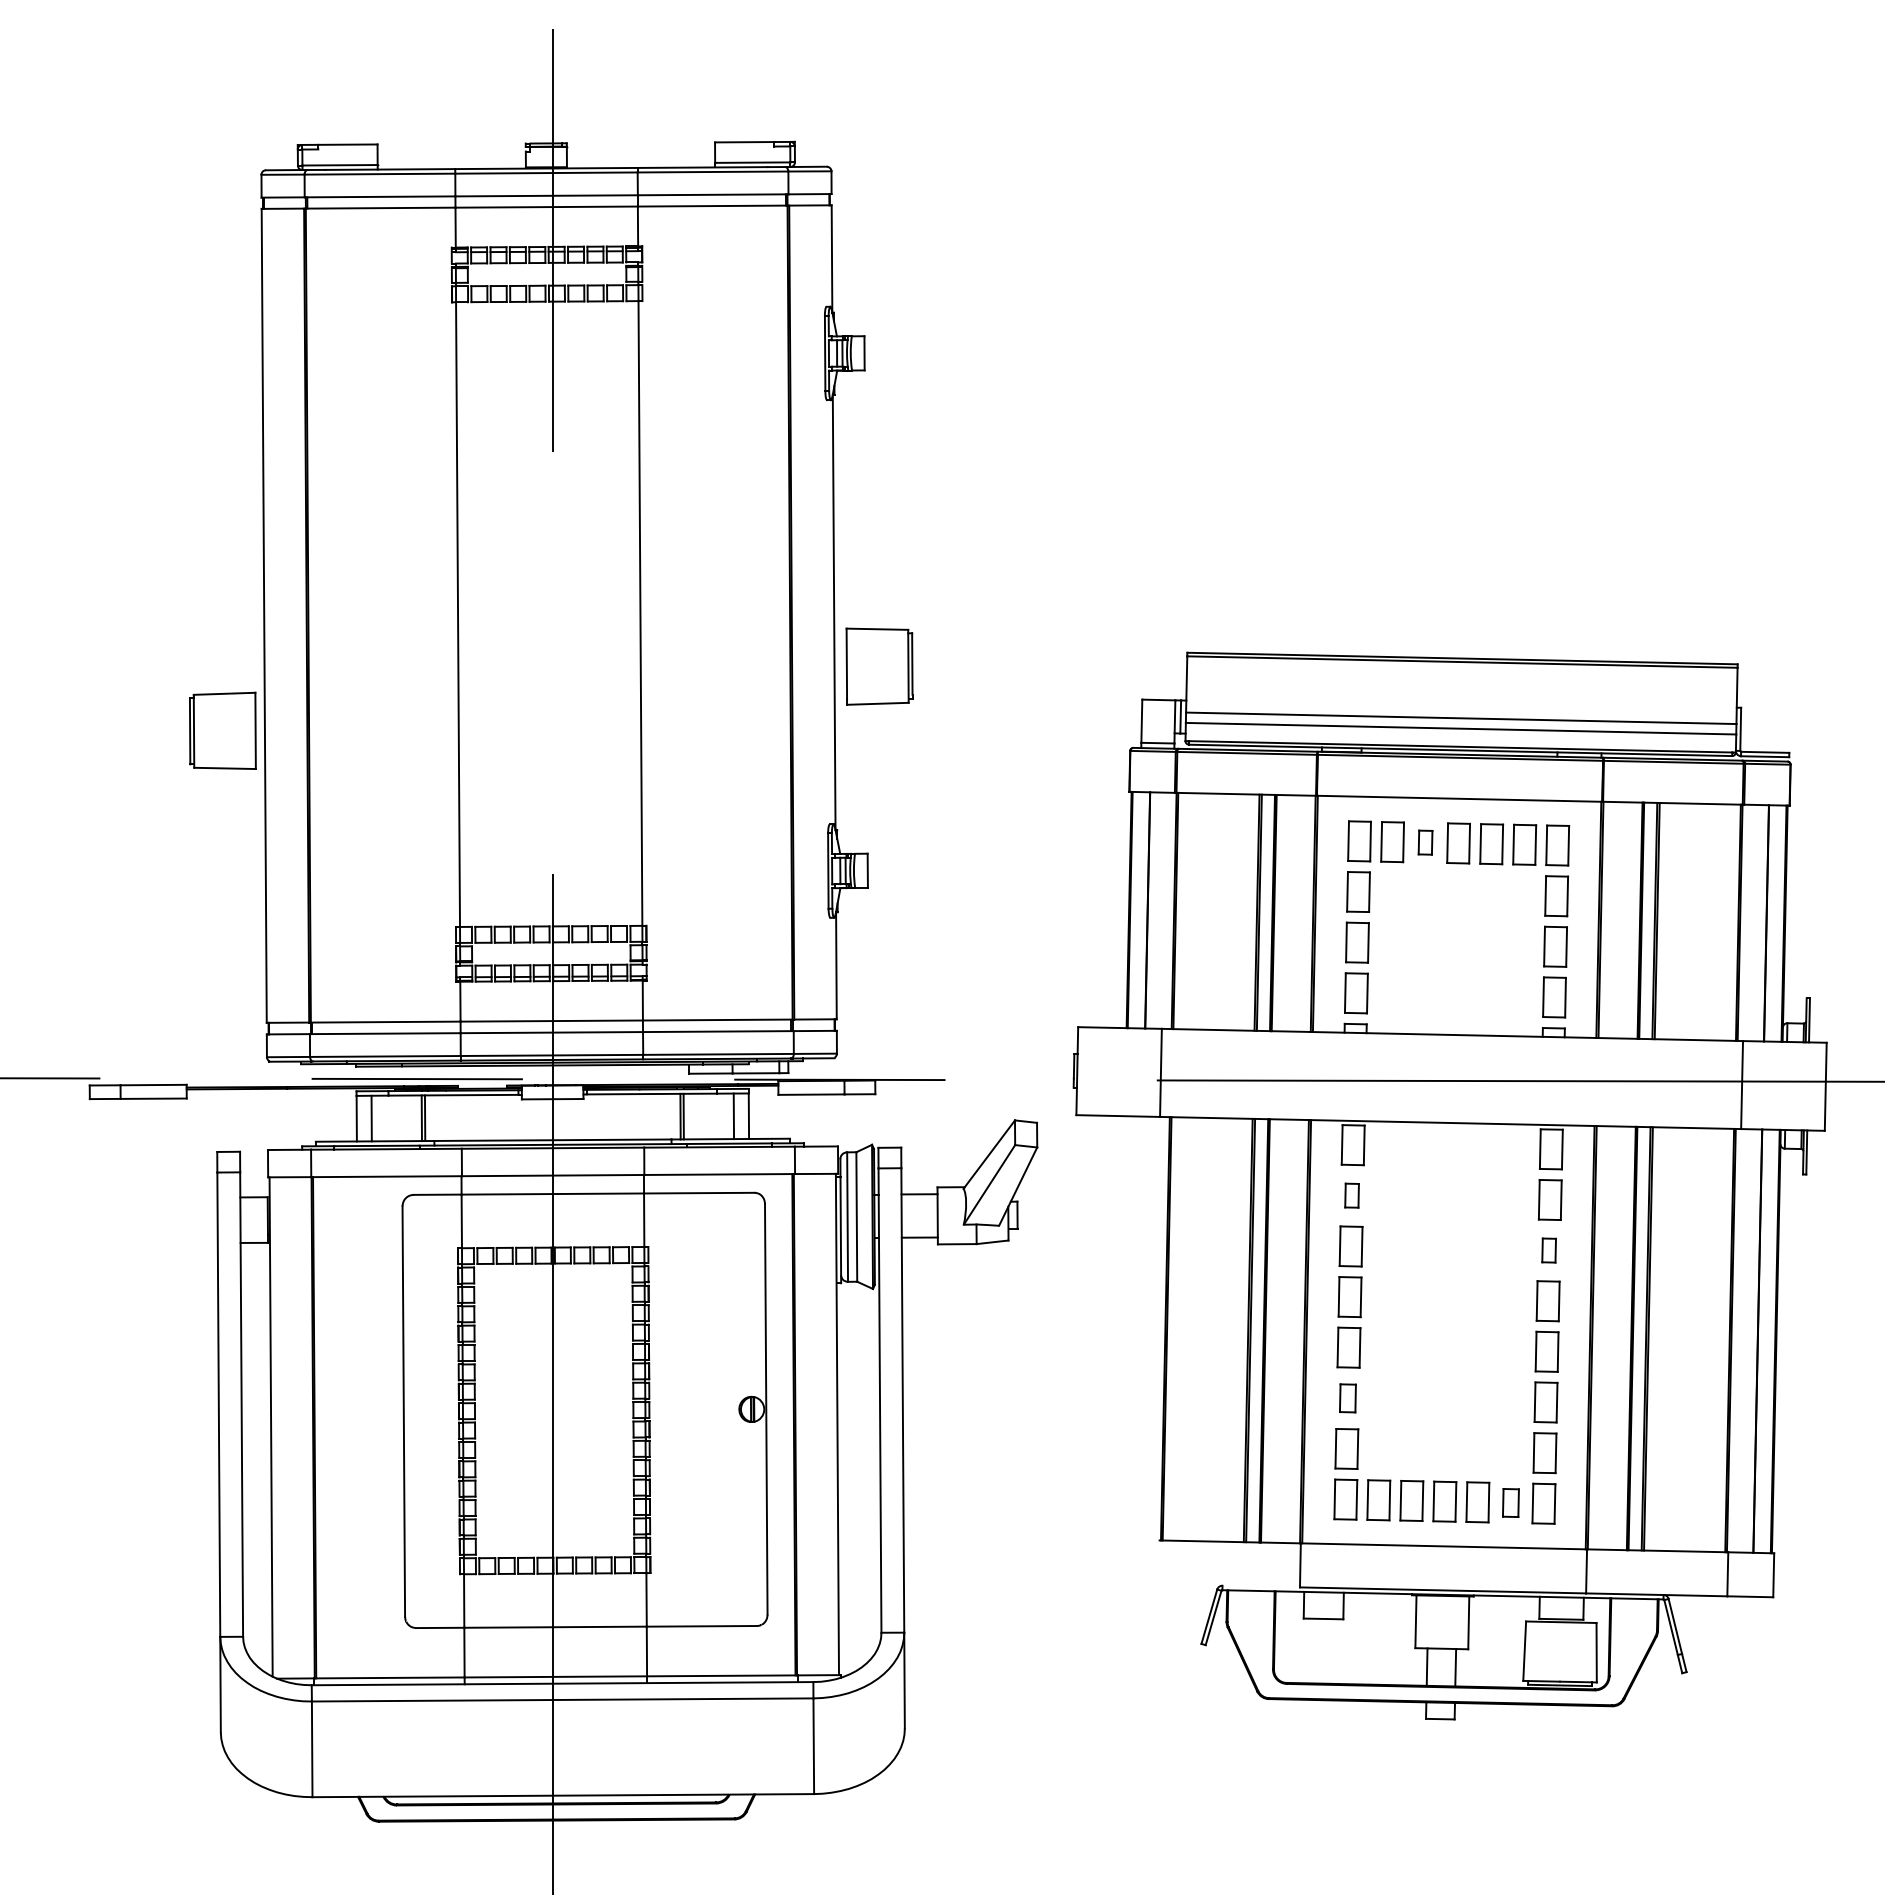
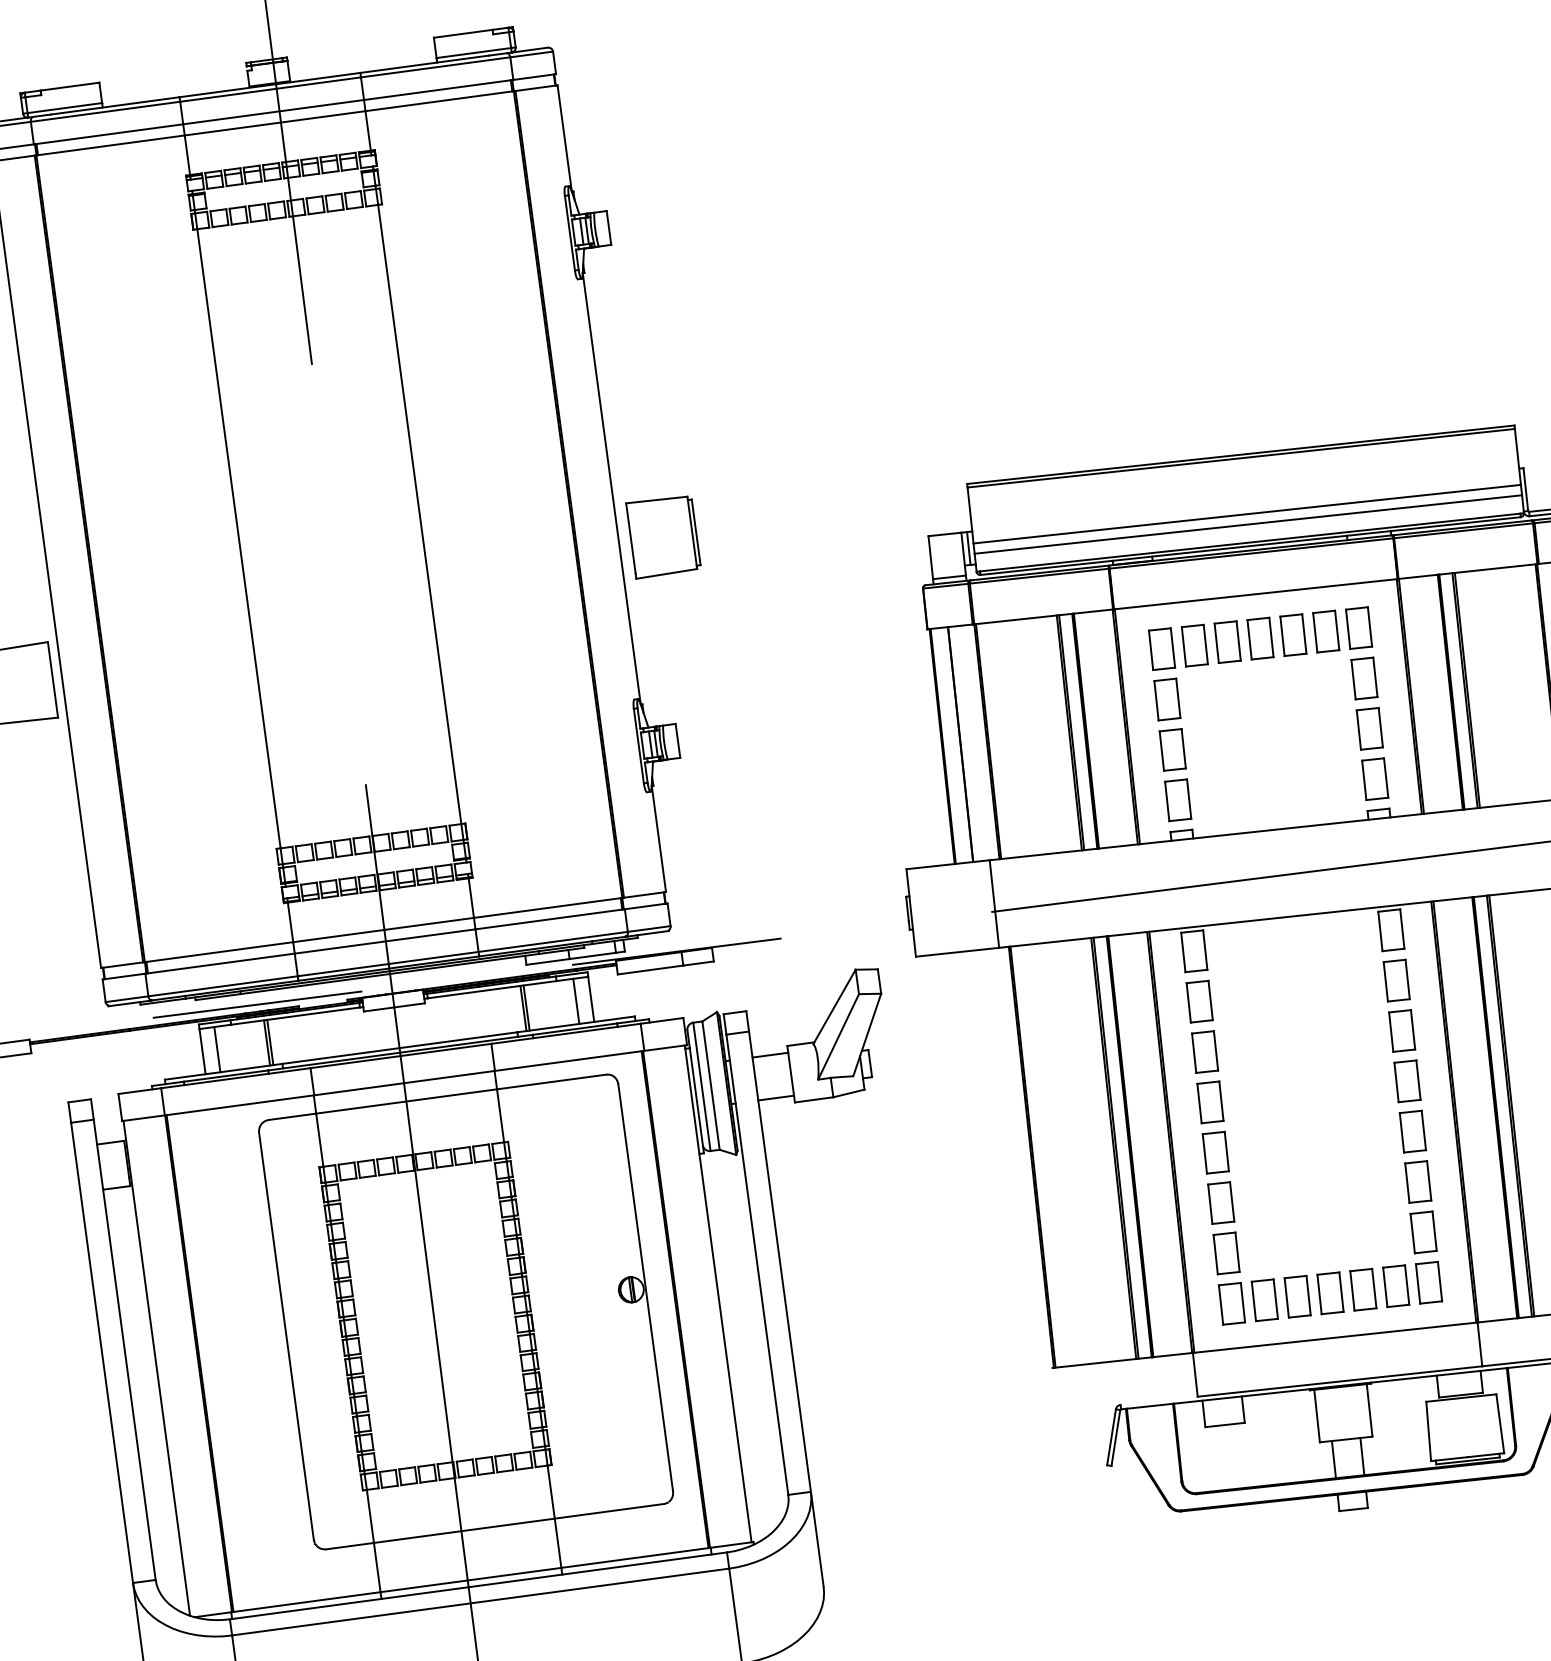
part: (1425, 842) -> (1227, 641), size x1.67
part: (1351, 1195) -> (1199, 1001), size x1.67
part: (1548, 1250) -> (1401, 1030), size x1.67
part: (1347, 1398) -> (1220, 1203), size x1.43
part: (1510, 1502) -> (1395, 1285), size x1.43

